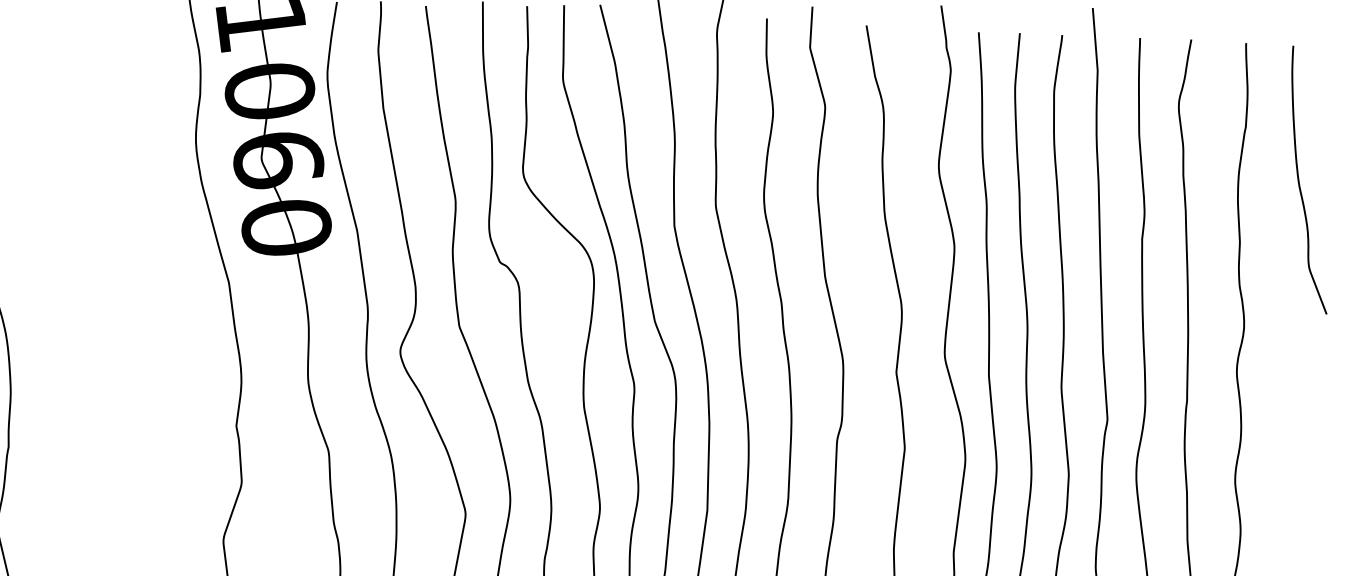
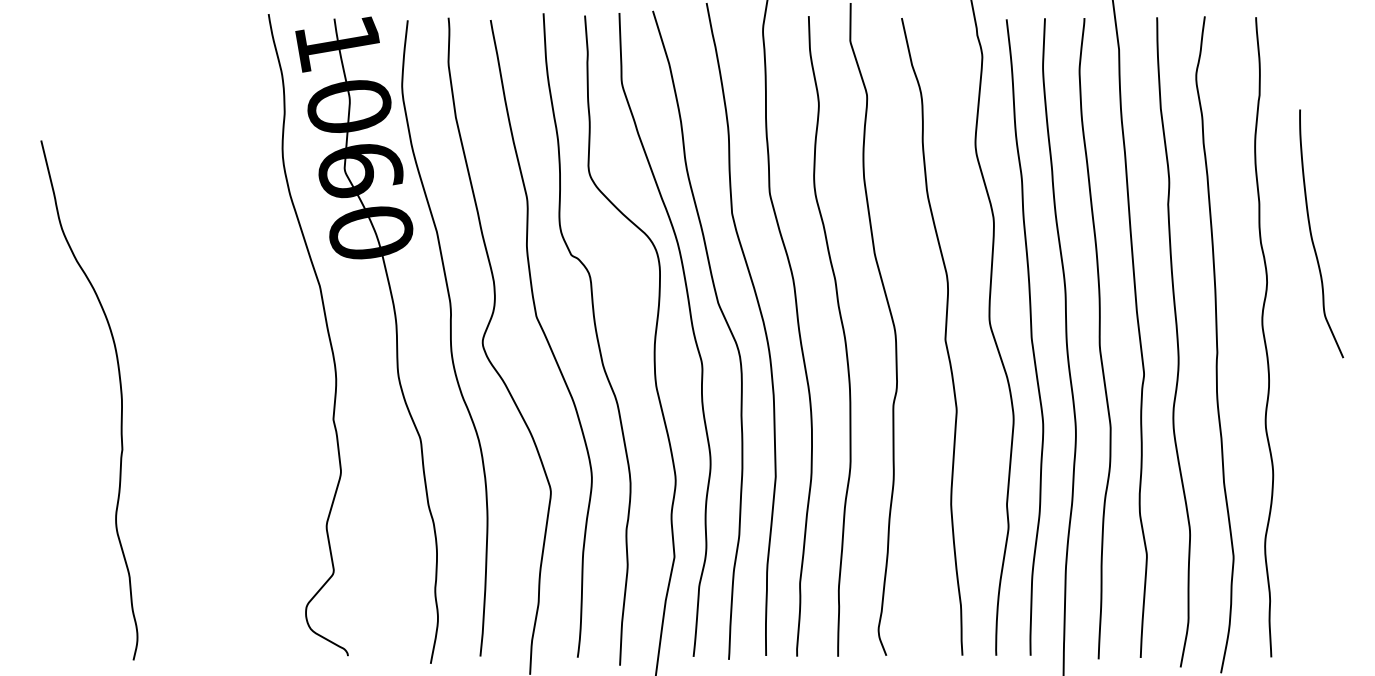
curve: (1300, 181) -> (1312, 235), moved

